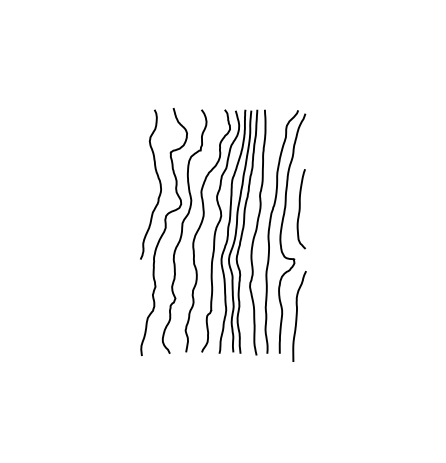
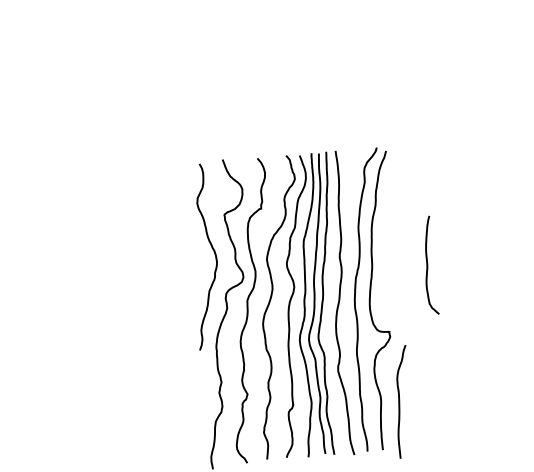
curve: (300, 209) -> (428, 266), moved

